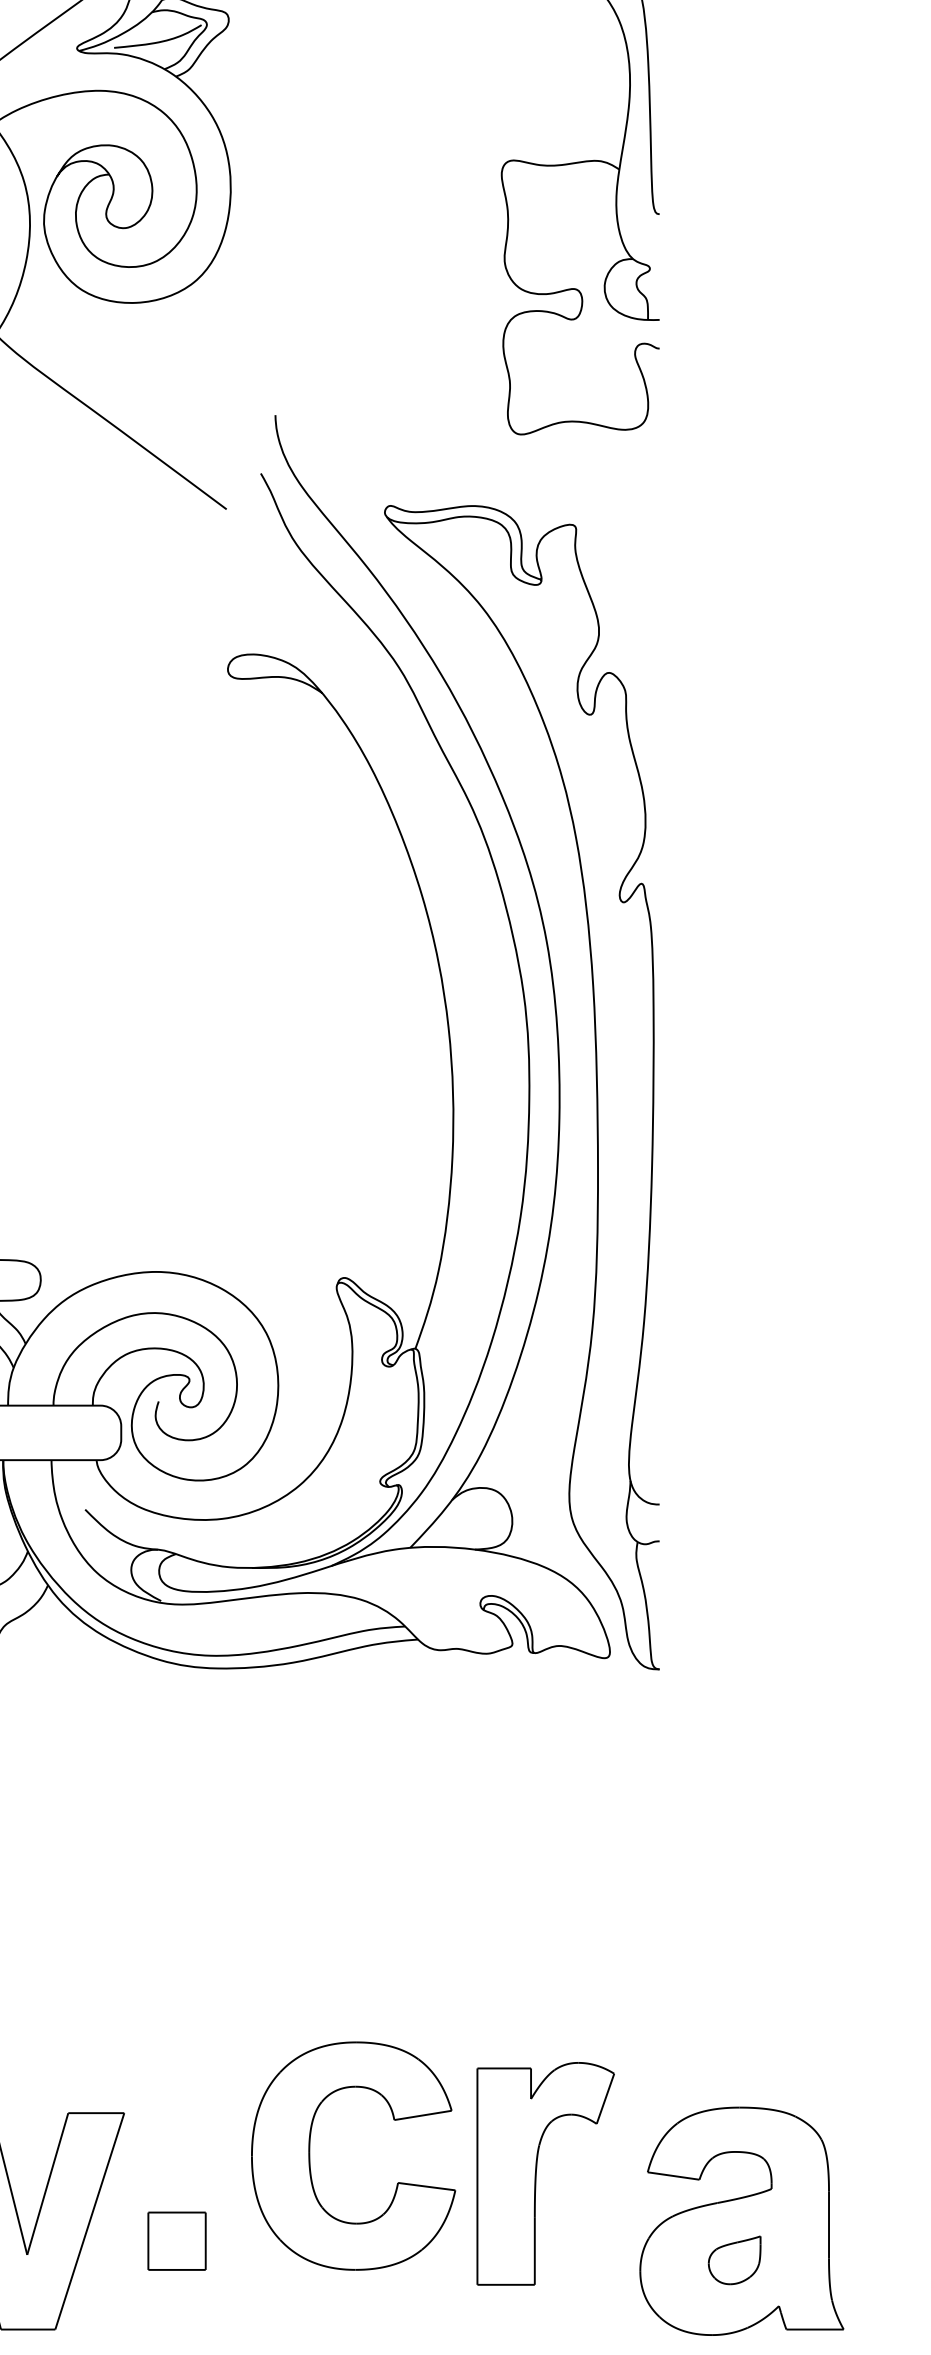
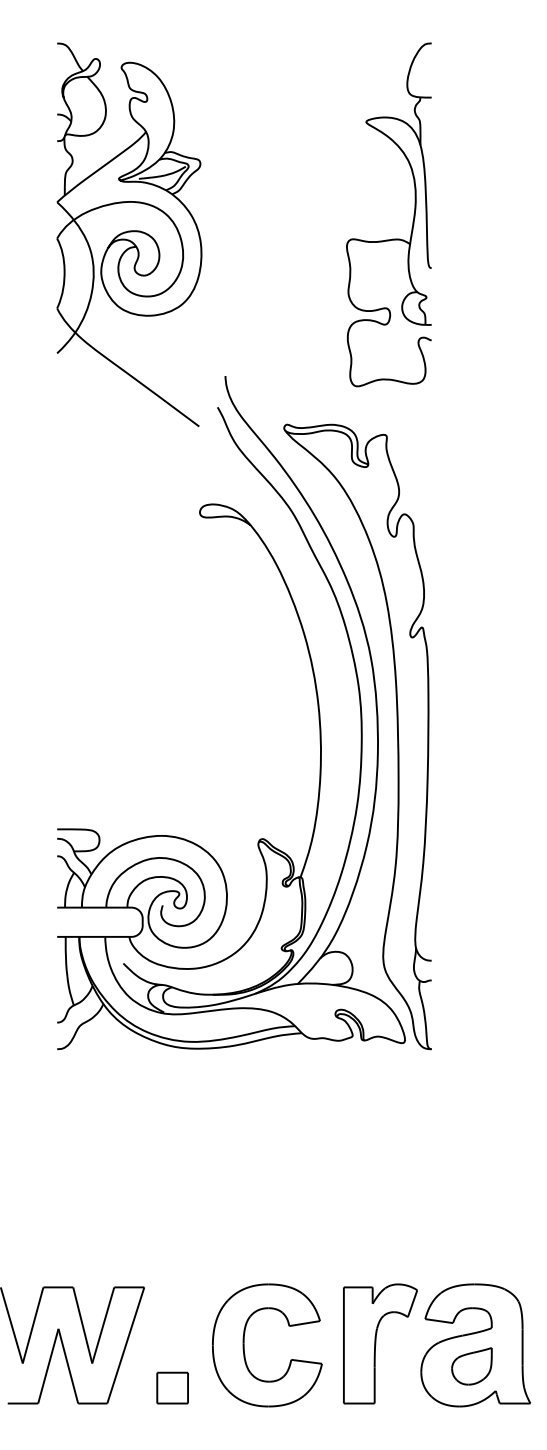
part: (310, 2156) -> (244, 1345), moved
part: (545, 2172) -> (380, 1343), moved
part: (176, 2240) -> (172, 1387), moved
part: (733, 2260) -> (471, 1366), size x1.43

